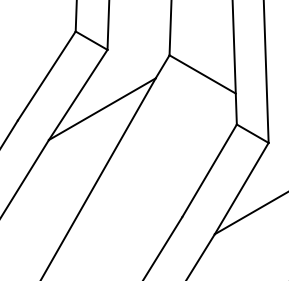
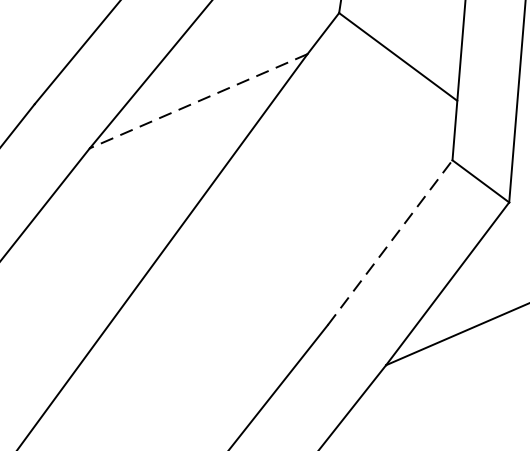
line: (102, 109) -> (198, 101), solid -> dashed
line: (209, 170) -> (390, 242), solid -> dashed

